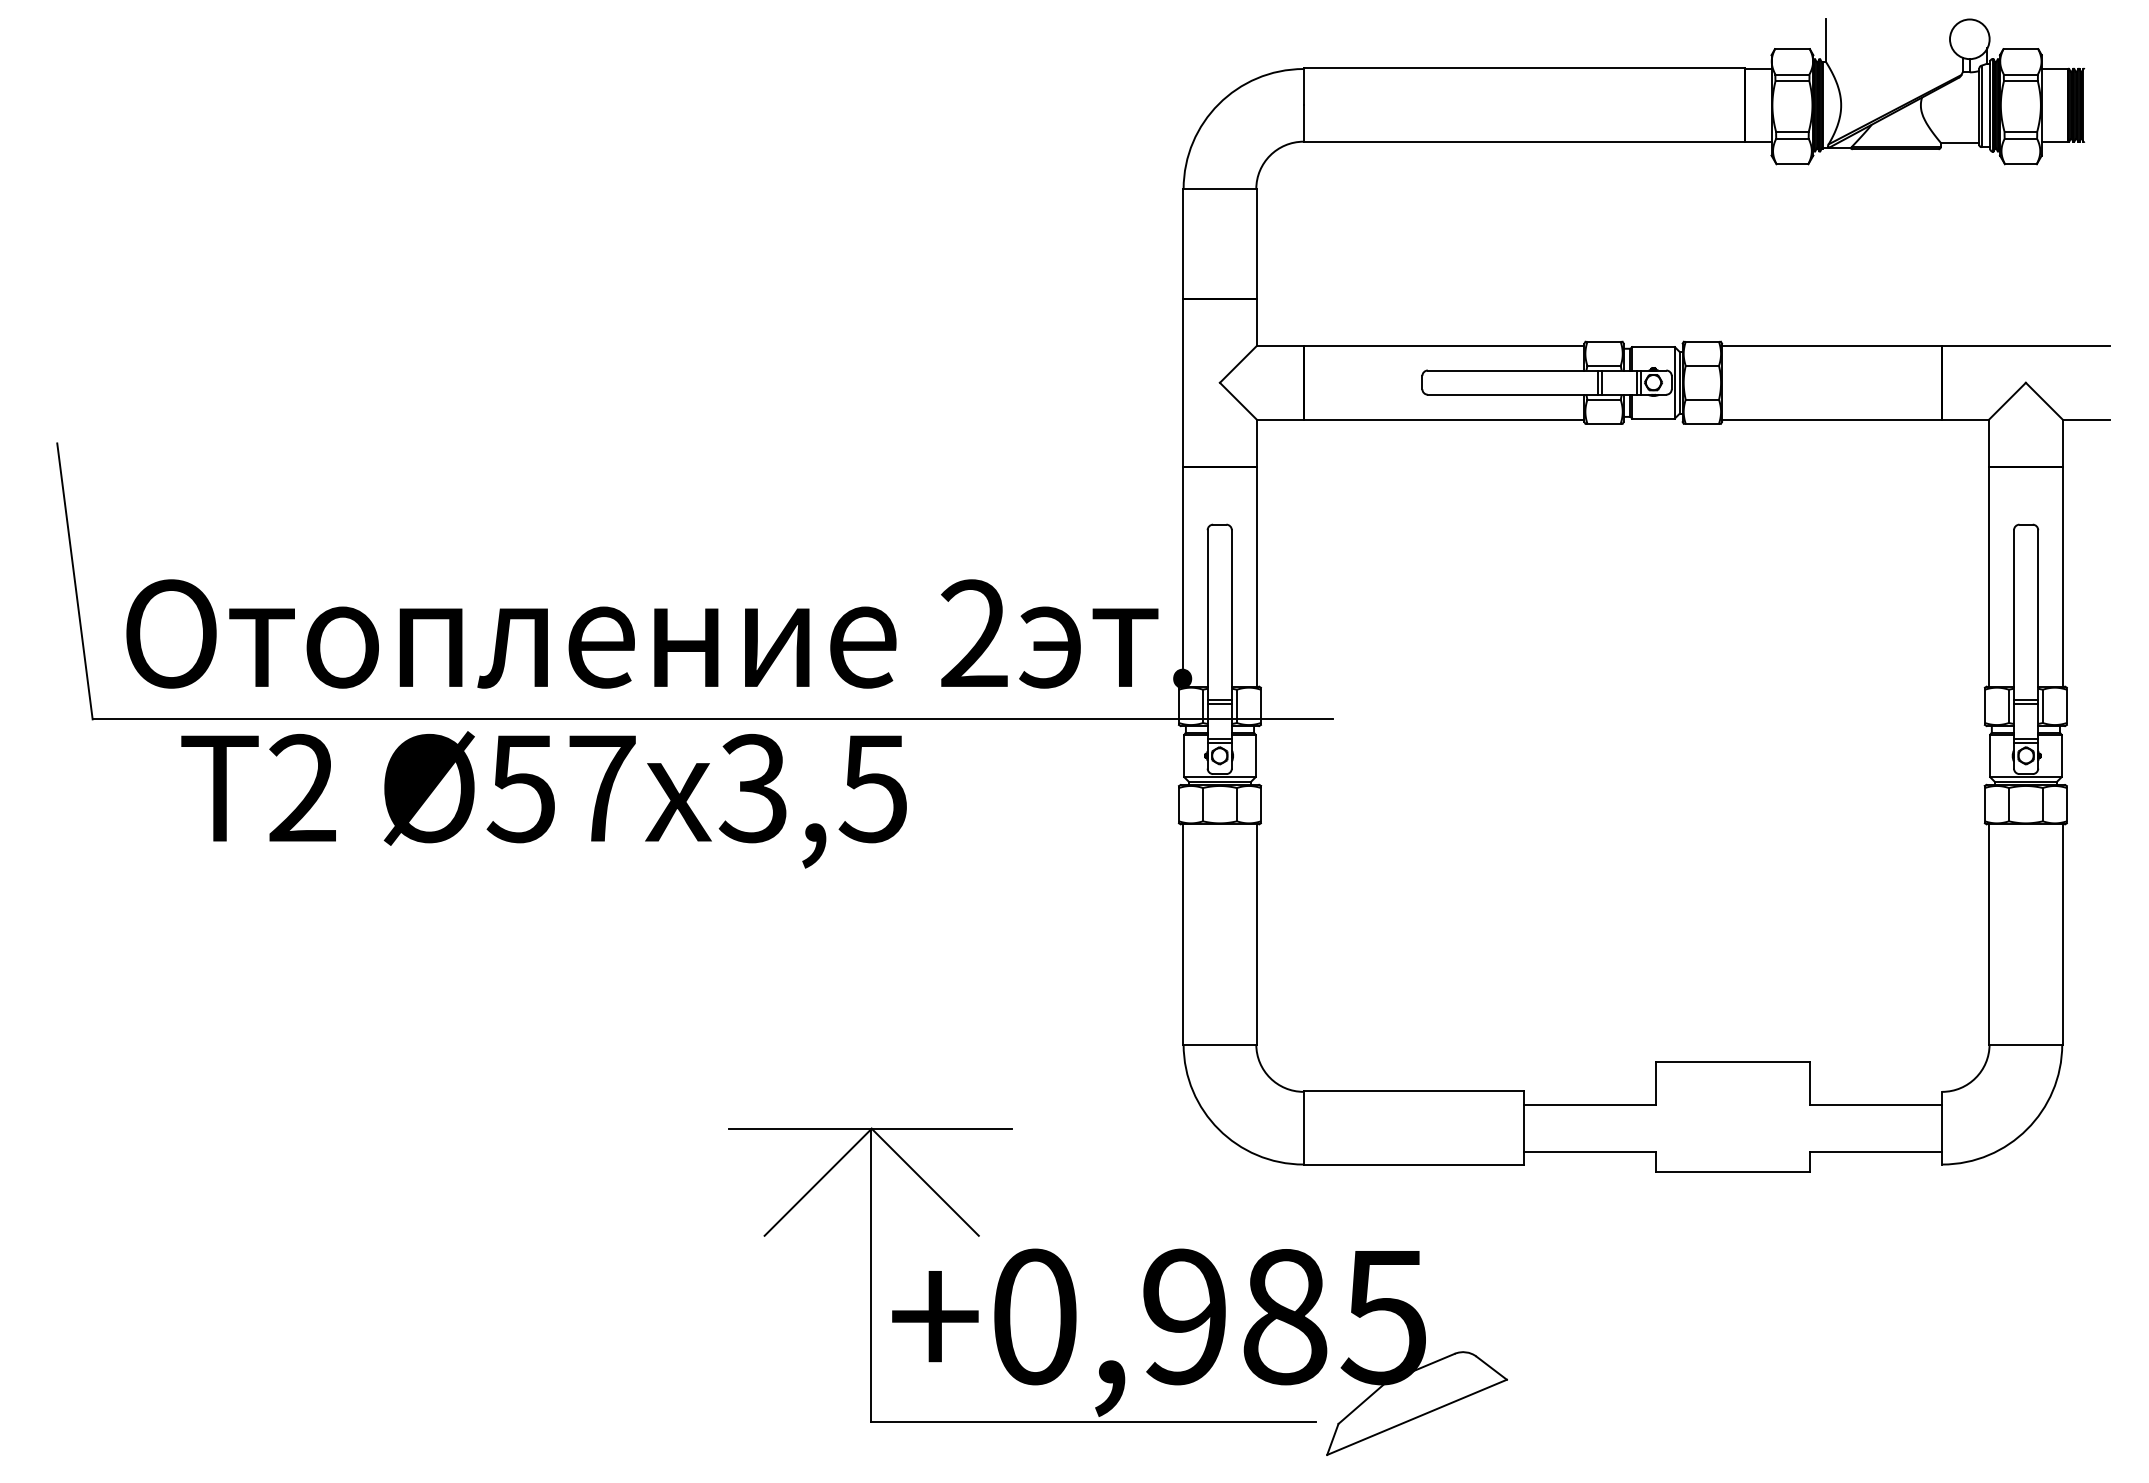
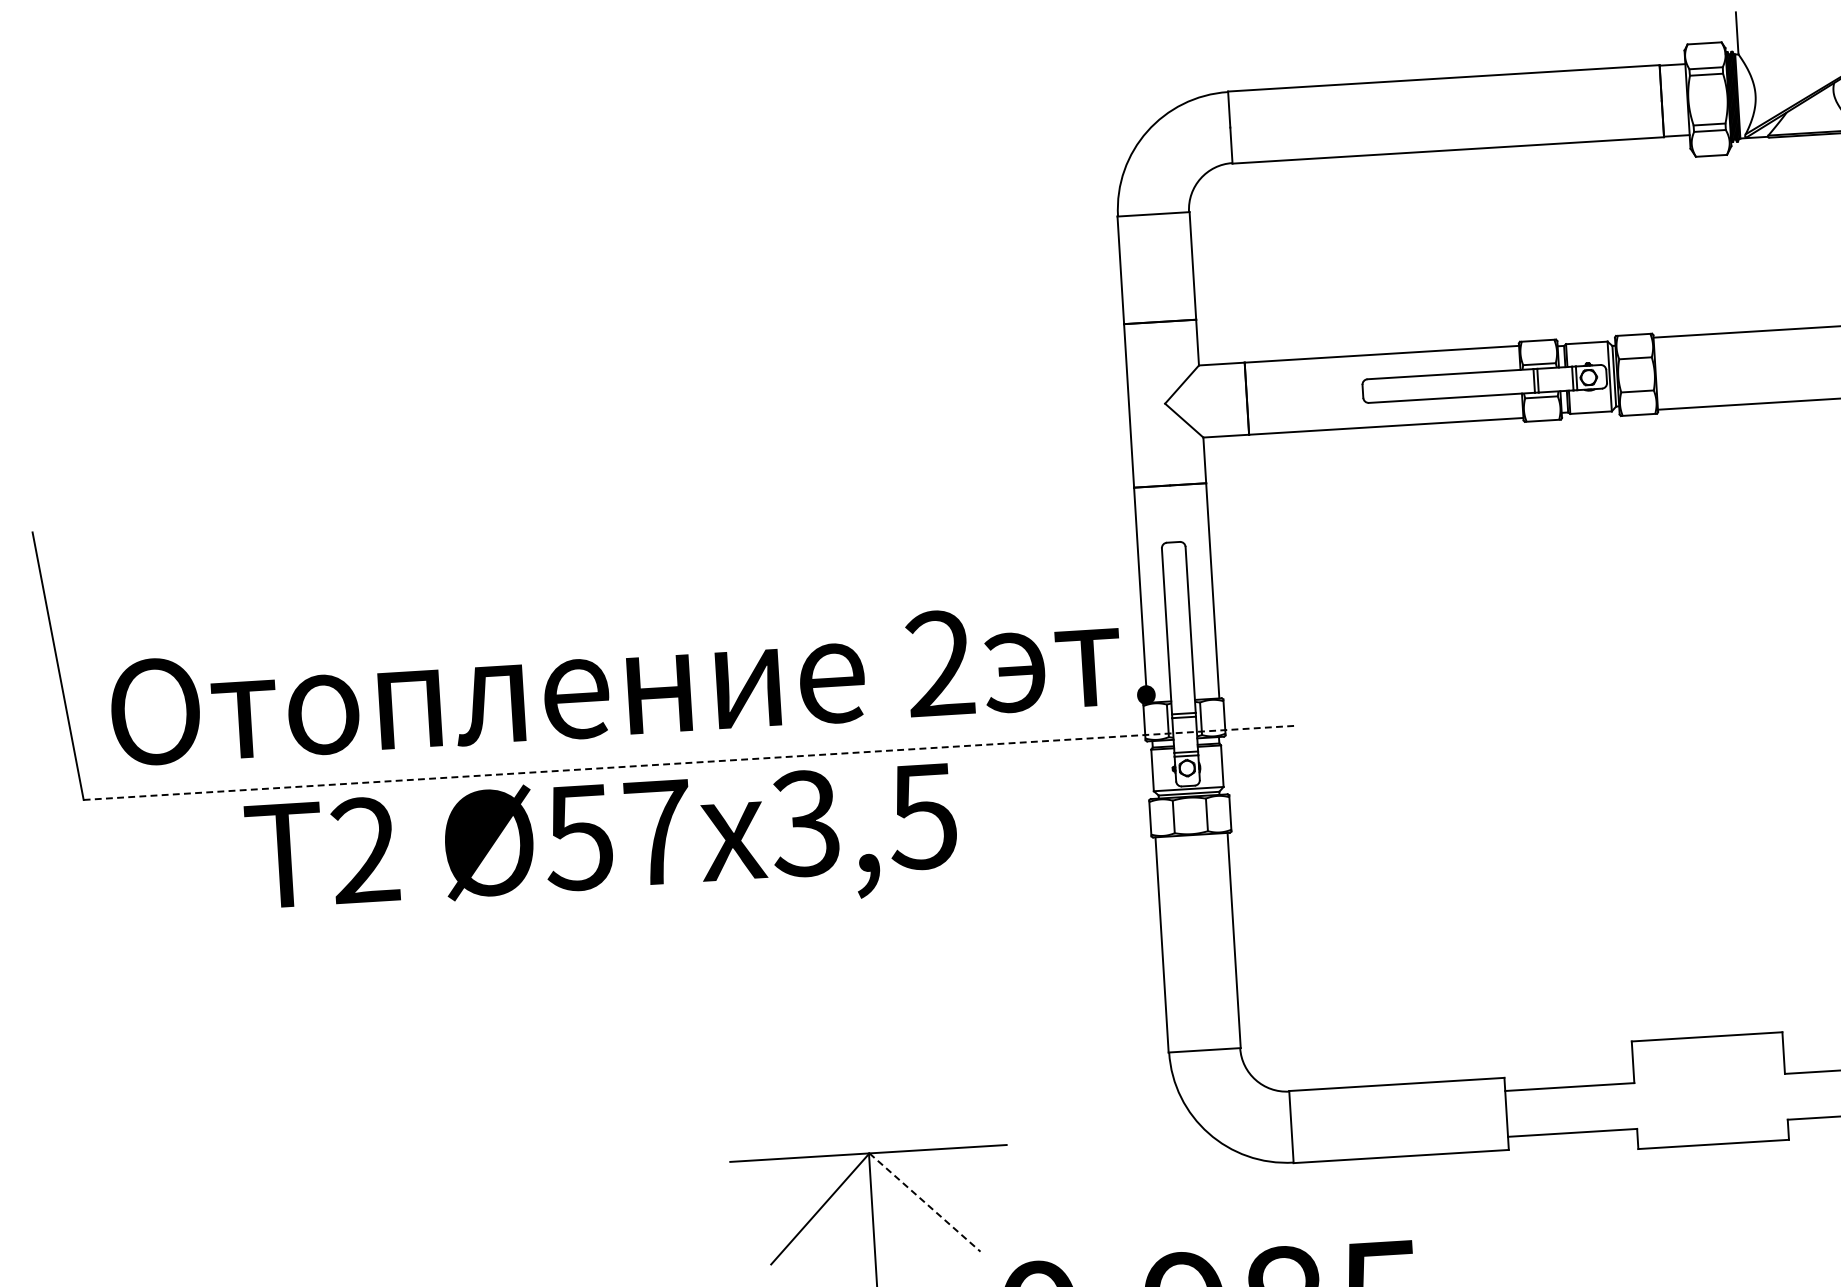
line: (713, 719) -> (690, 762), solid -> dashed
text: (543, 799) -> (601, 846), moved
line: (925, 1182) -> (925, 1202), solid -> dashed

